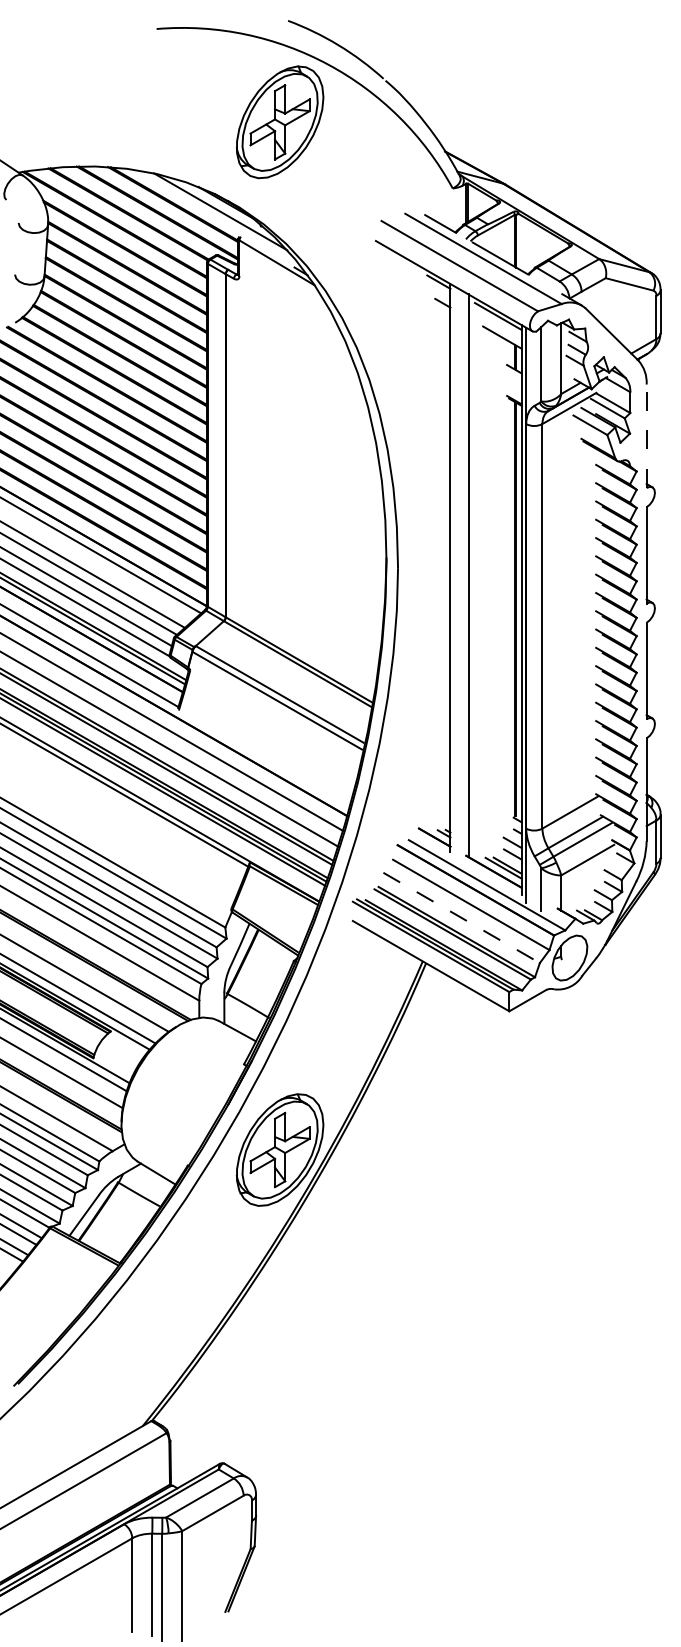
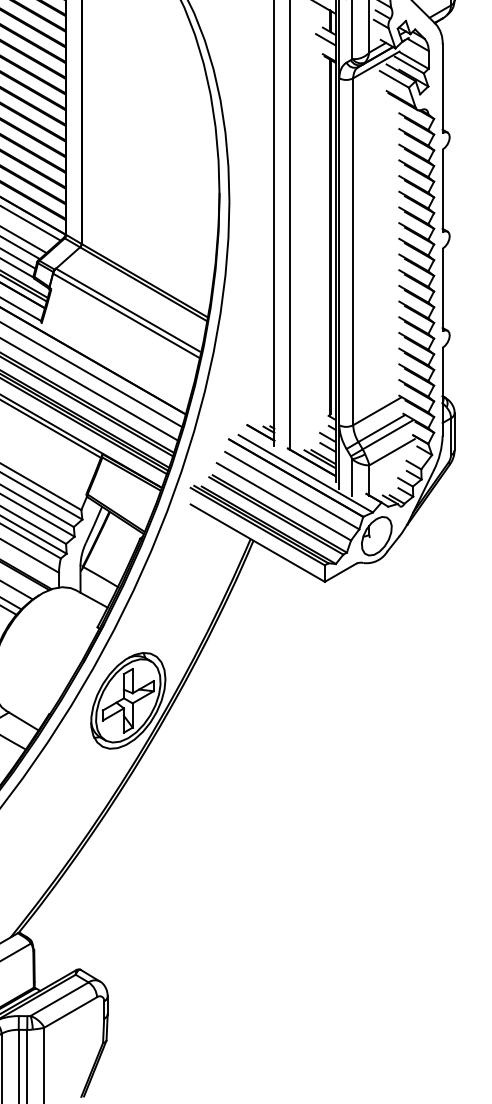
line: (509, 378) -> (325, 39), added
line: (646, 436) -> (442, 88), dashed -> solid
line: (462, 918) -> (284, 502), dashed -> solid

